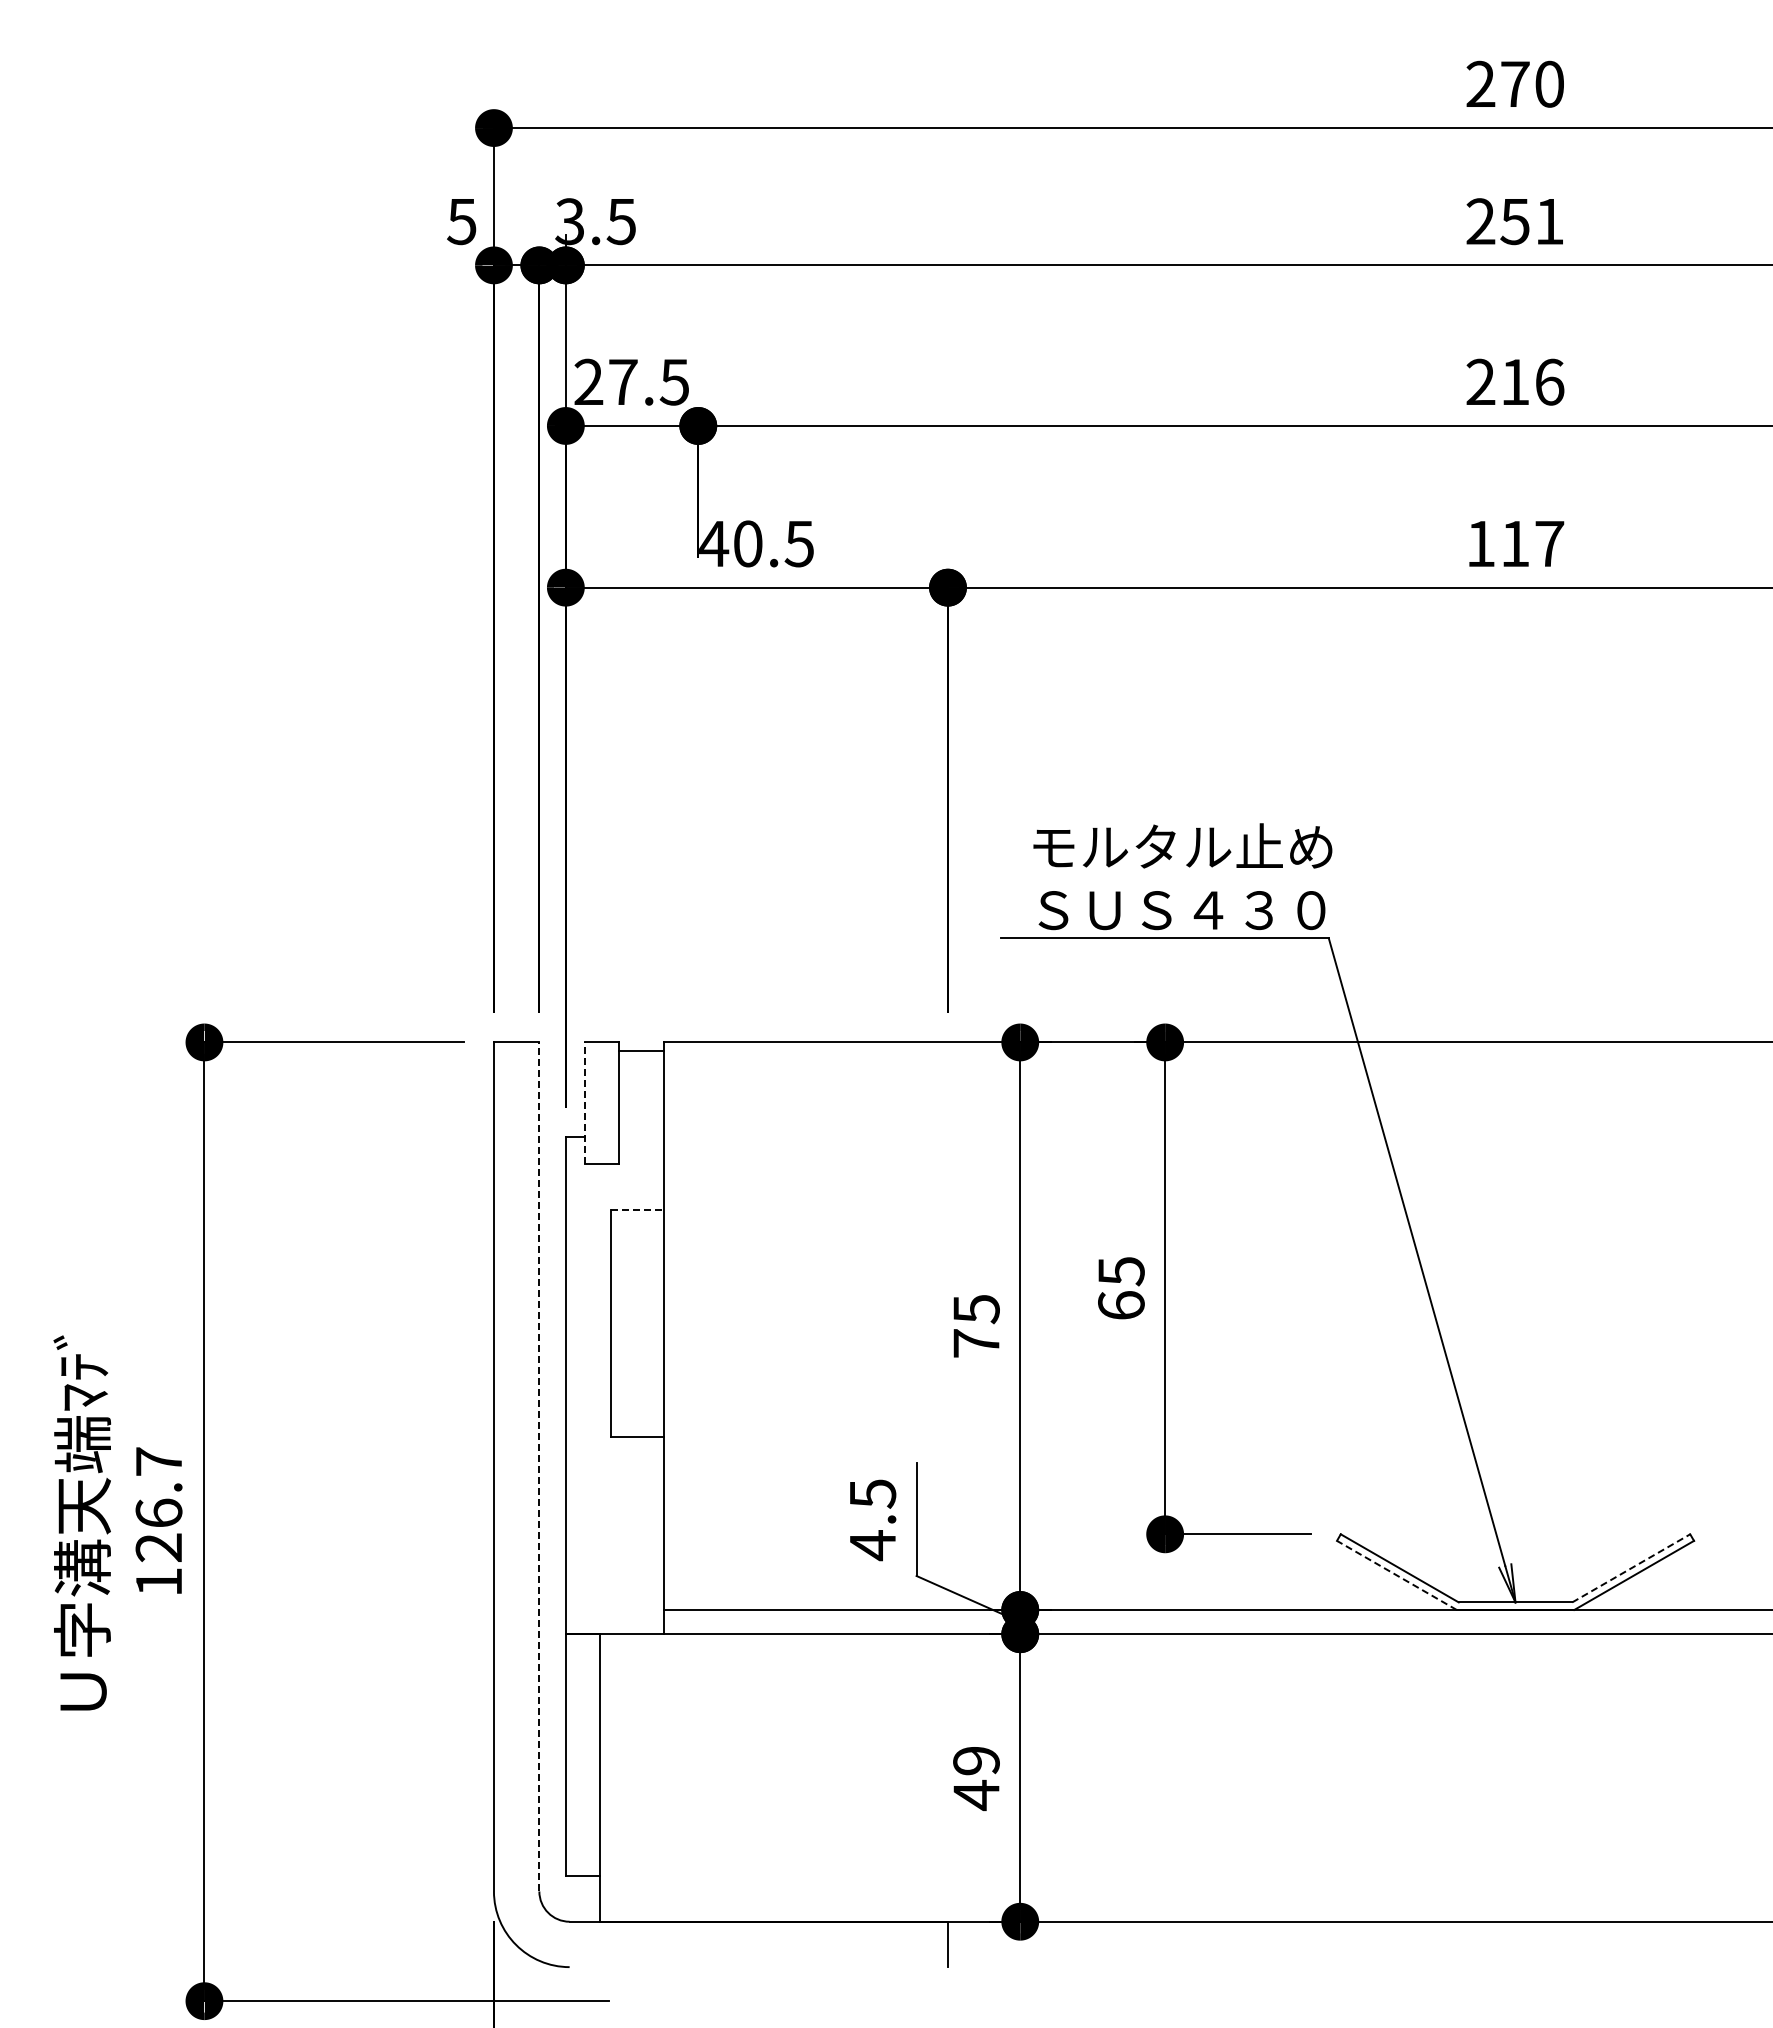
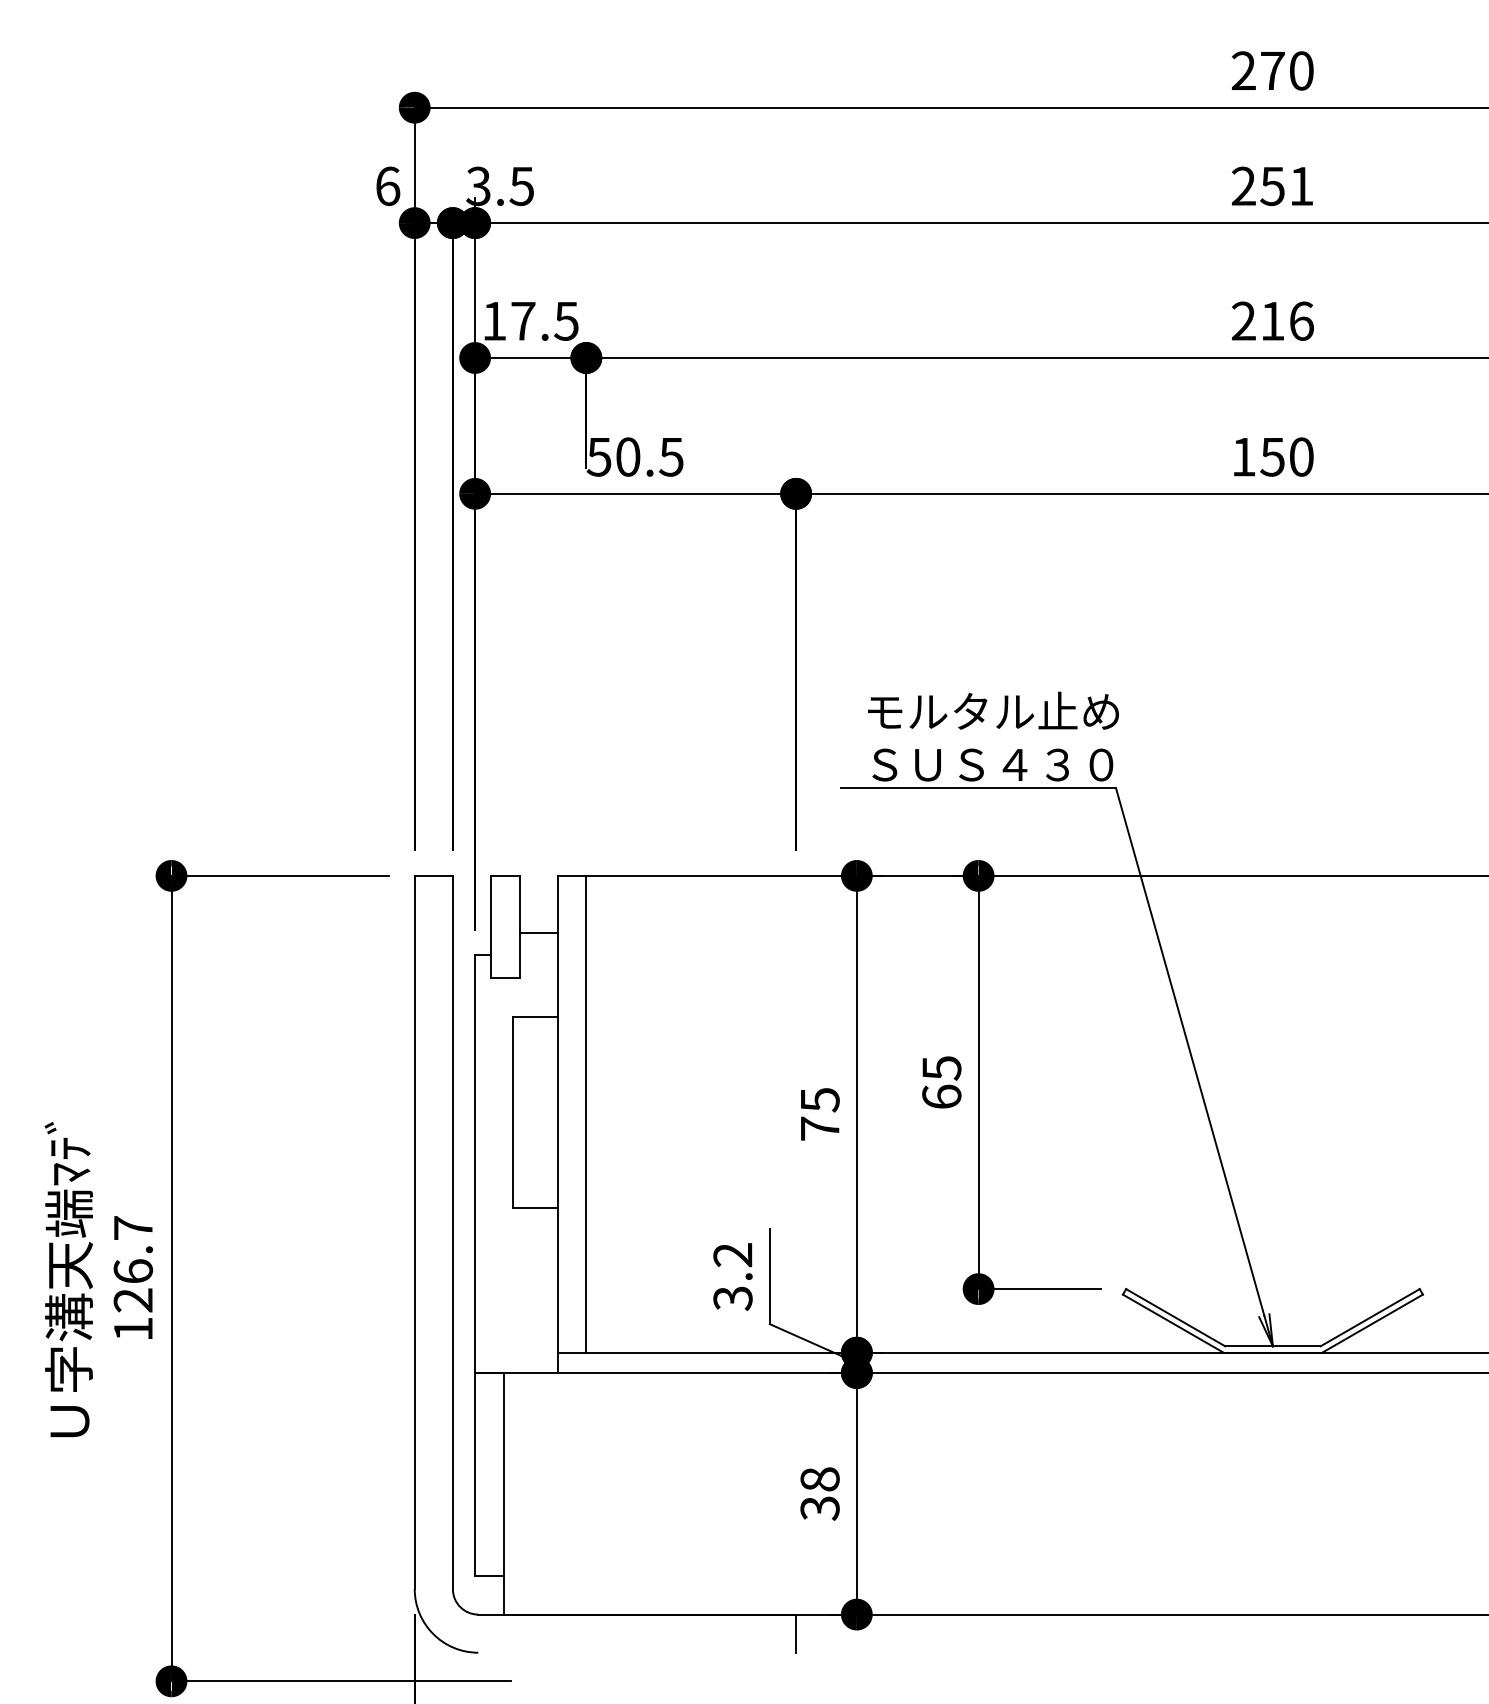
text: (461, 221) -> (387, 186), 5 -> 6
text: (588, 381) -> (494, 320), 27.5 -> 17.5
text: (1532, 543) -> (1287, 456), 117 -> 150
text: (713, 544) -> (599, 457), 40.5 -> 50.5
line: (641, 1050) -> (538, 933), moved
line: (584, 1102) -> (490, 926), dashed -> solid
line: (638, 1210) -> (536, 1017), dashed -> solid
line: (698, 1325) -> (586, 1113), added
line: (539, 1466) -> (452, 1232), dashed -> solid
text: (872, 1520) -> (732, 1277), 4.5 -> 3.2
line: (1631, 1568) -> (1370, 1317), dashed -> solid
line: (1396, 1575) -> (1172, 1323), dashed -> solid
text: (976, 1778) -> (820, 1494), 49 -> 38

